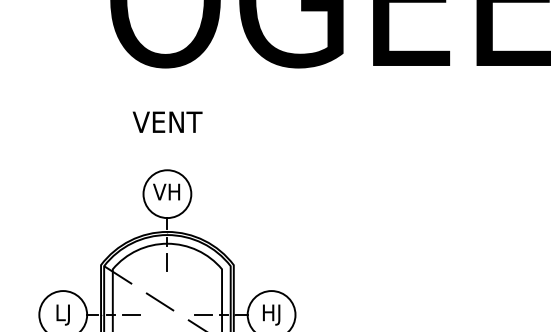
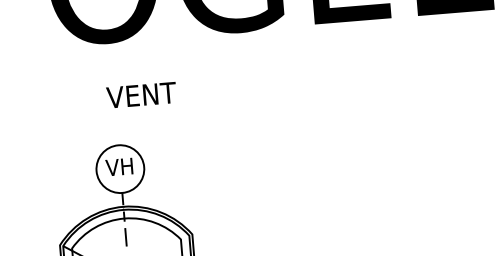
text: (167, 121) -> (141, 94), moved

